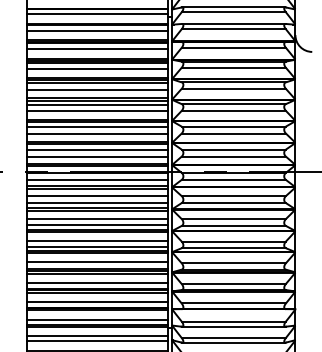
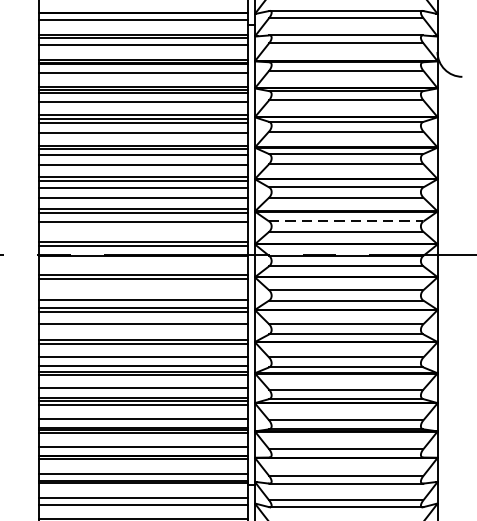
line: (234, 149) -> (347, 221), solid -> dashed
line: (96, 156) -> (143, 231), removed
line: (96, 179) -> (143, 265), removed
line: (96, 195) -> (143, 289), removed
line: (96, 225) -> (143, 333), removed

